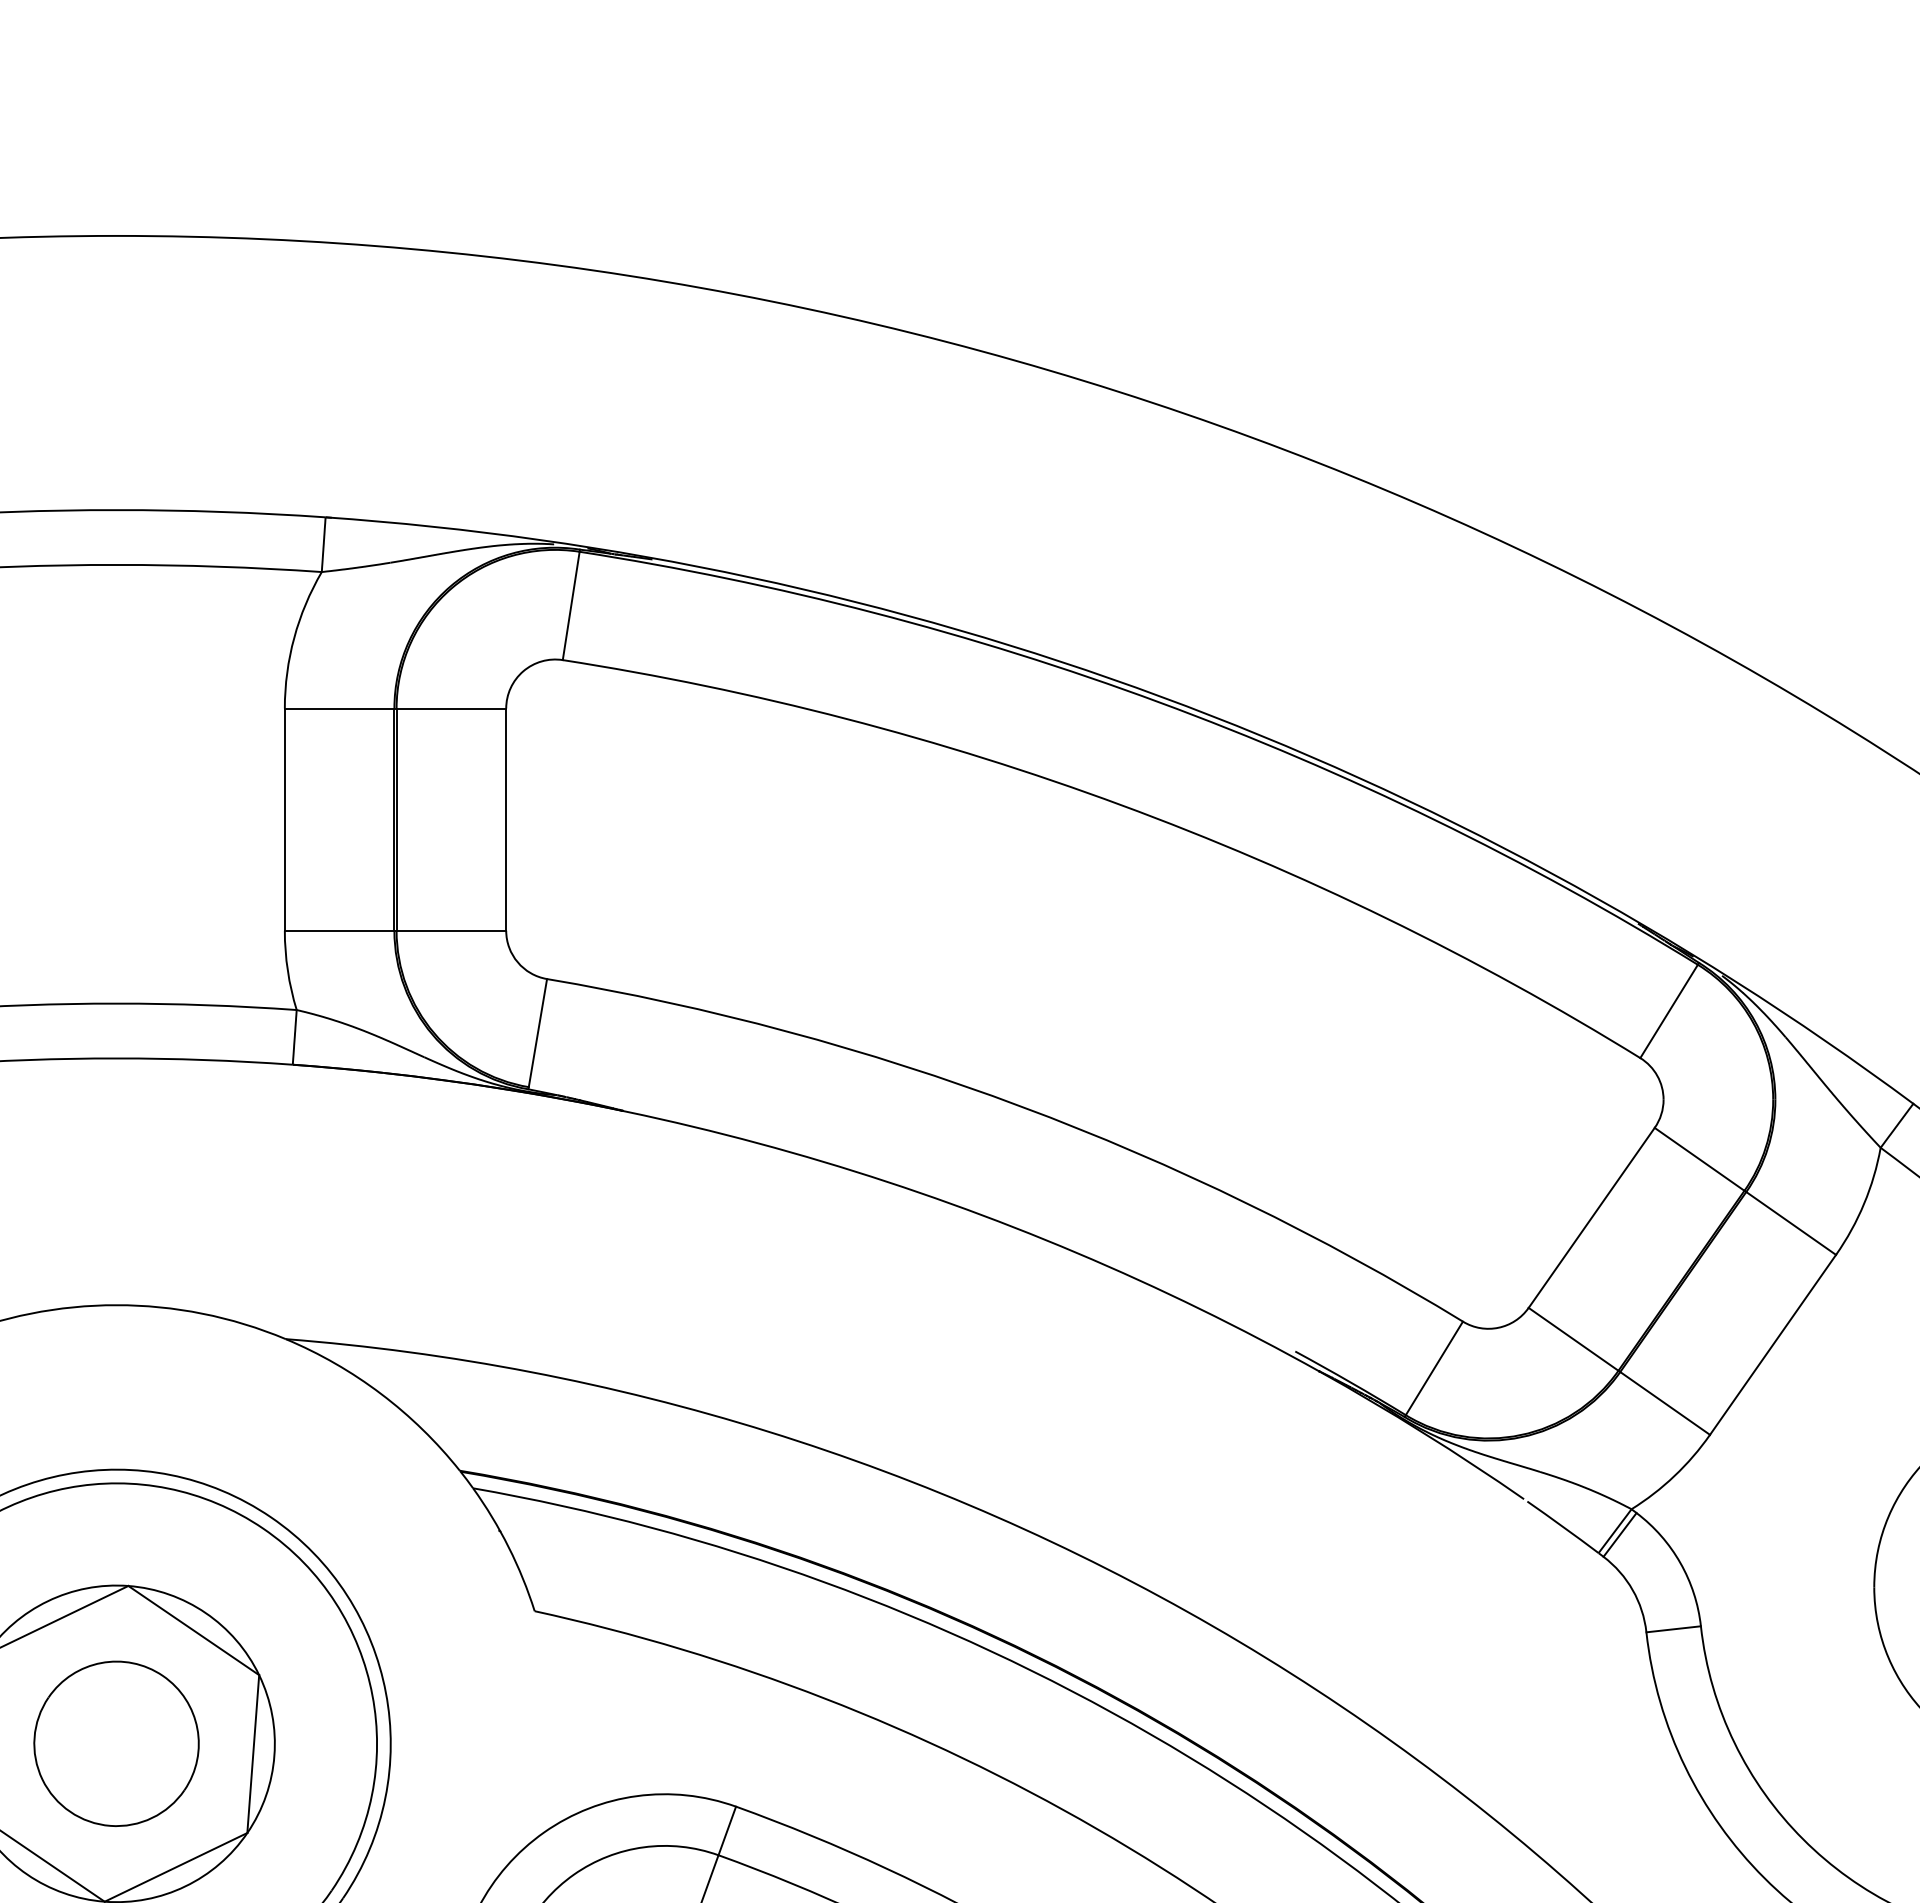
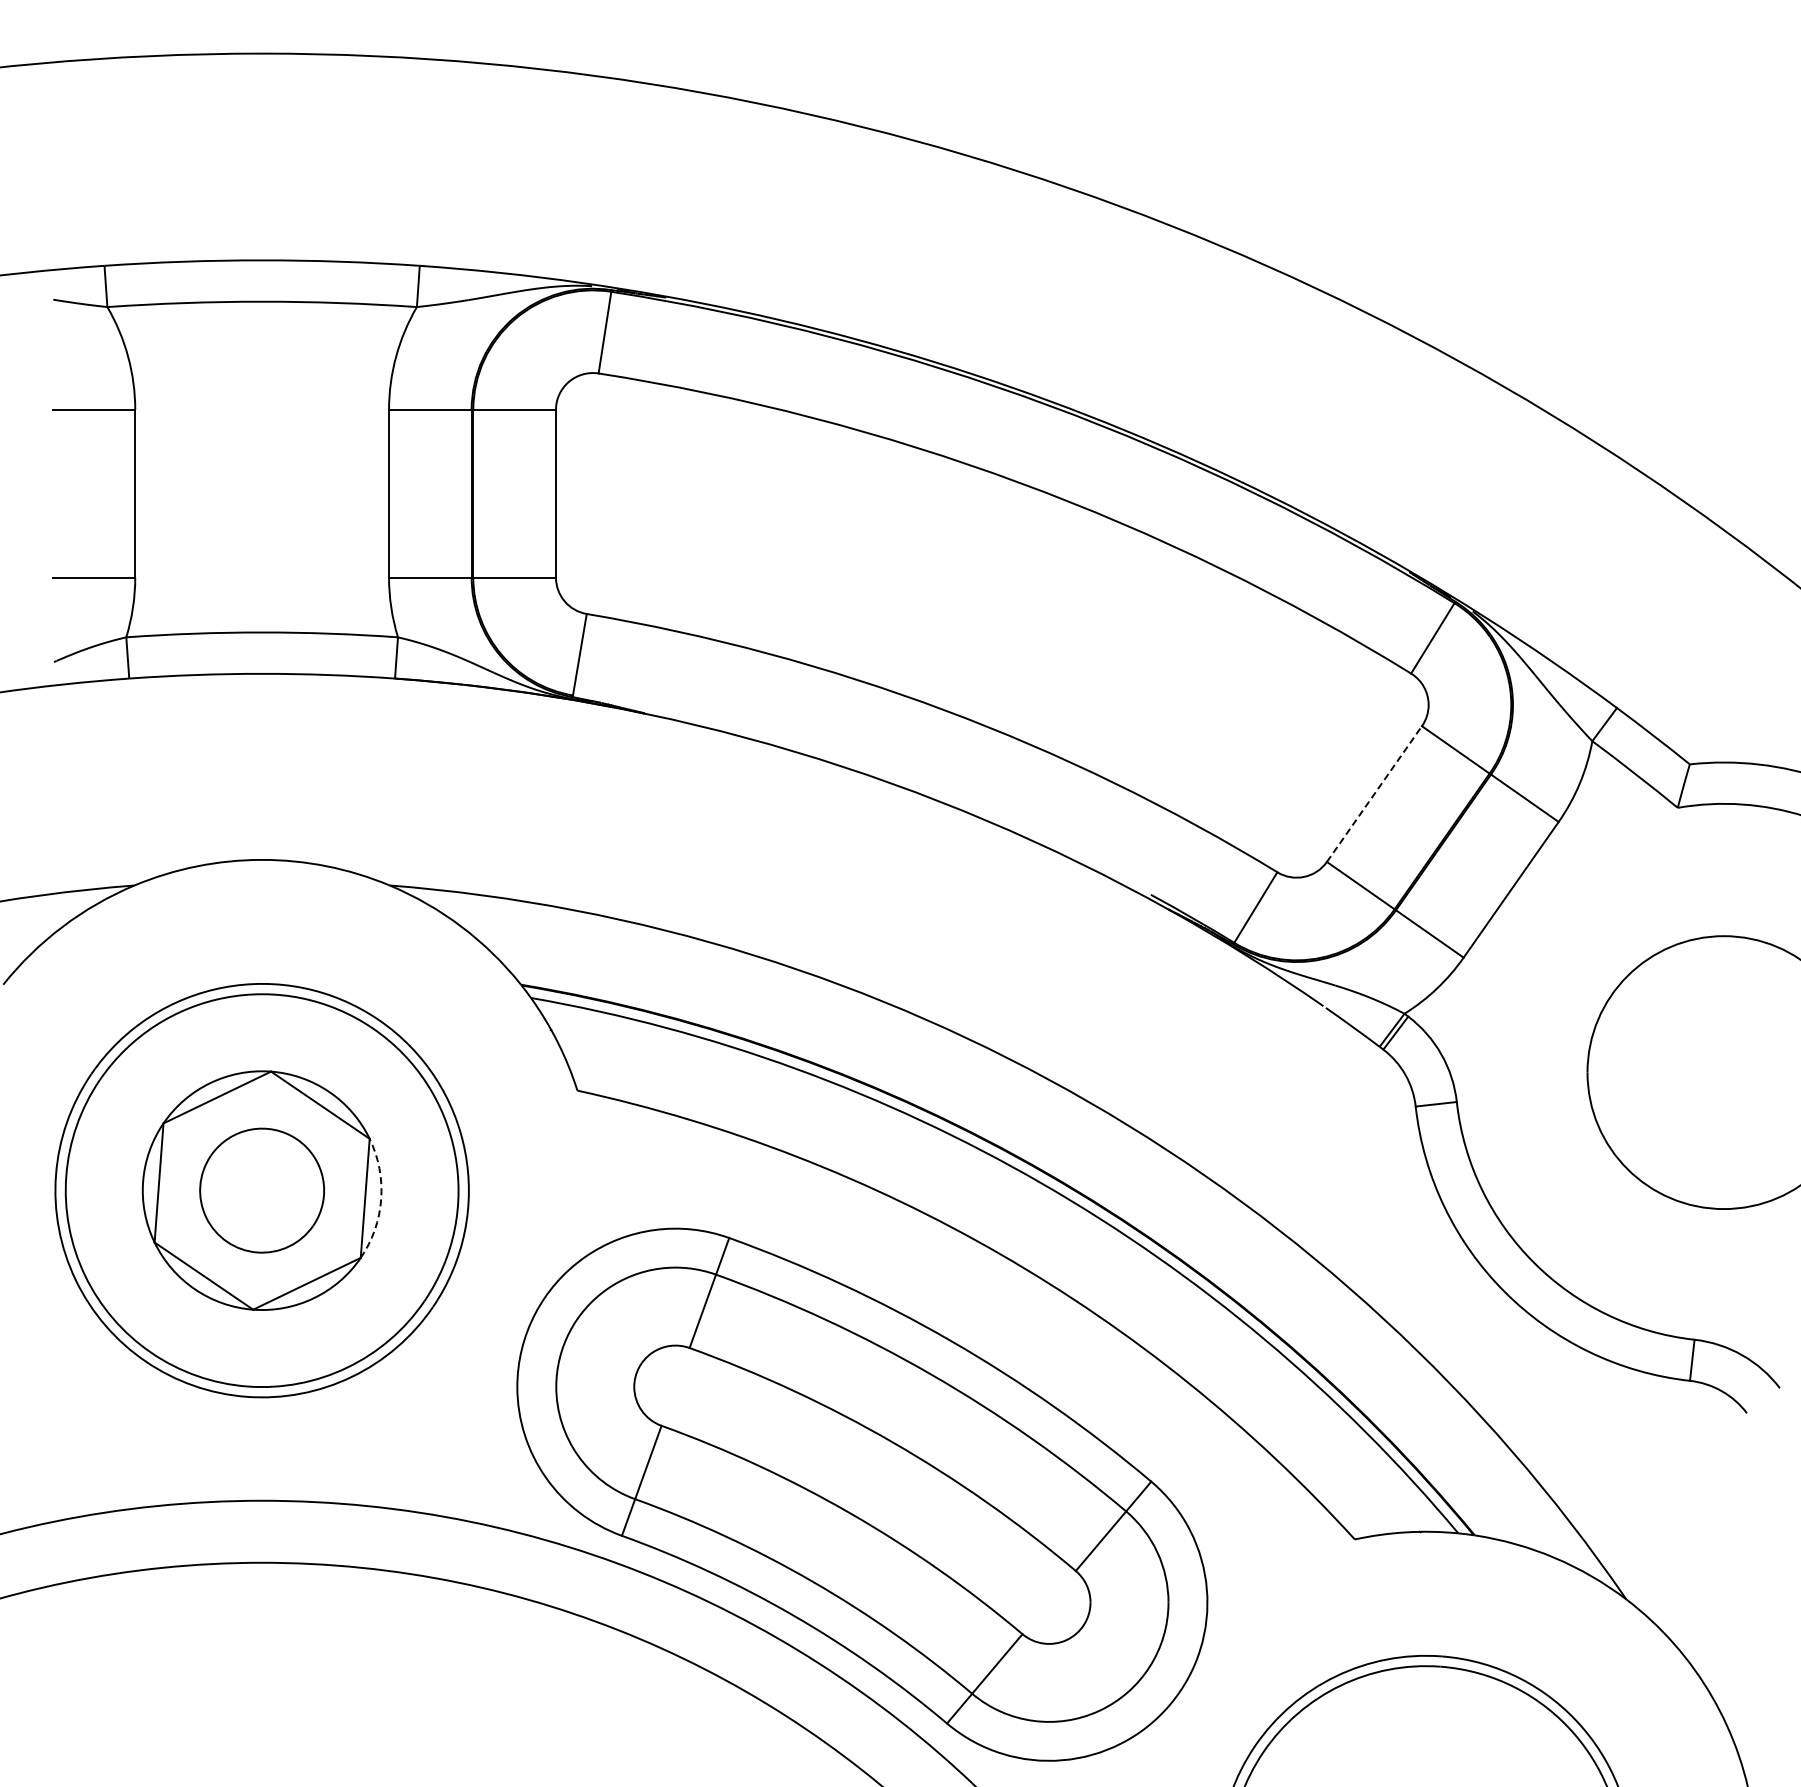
line: (1591, 1218) -> (1374, 794), solid -> dashed
arc: (274, 1755) -> (381, 1199), solid -> dashed

